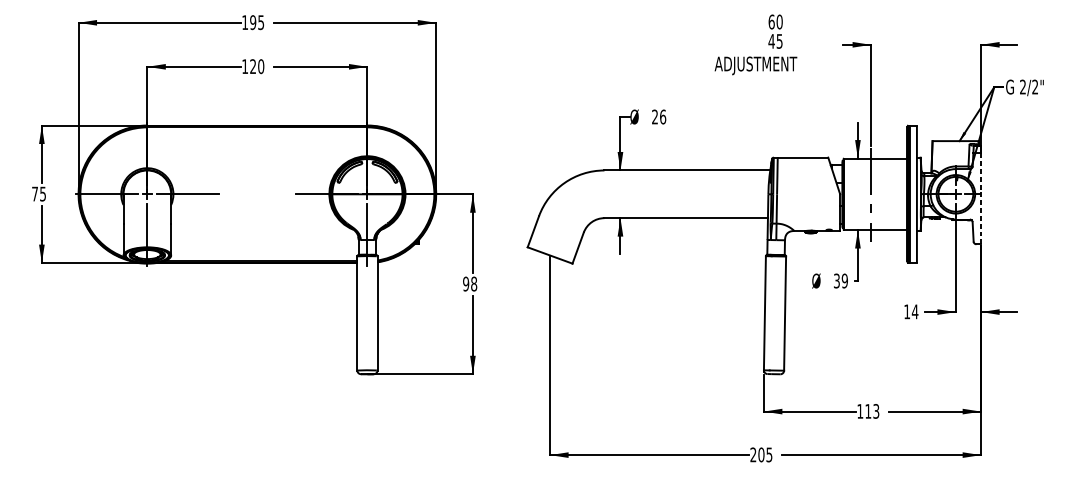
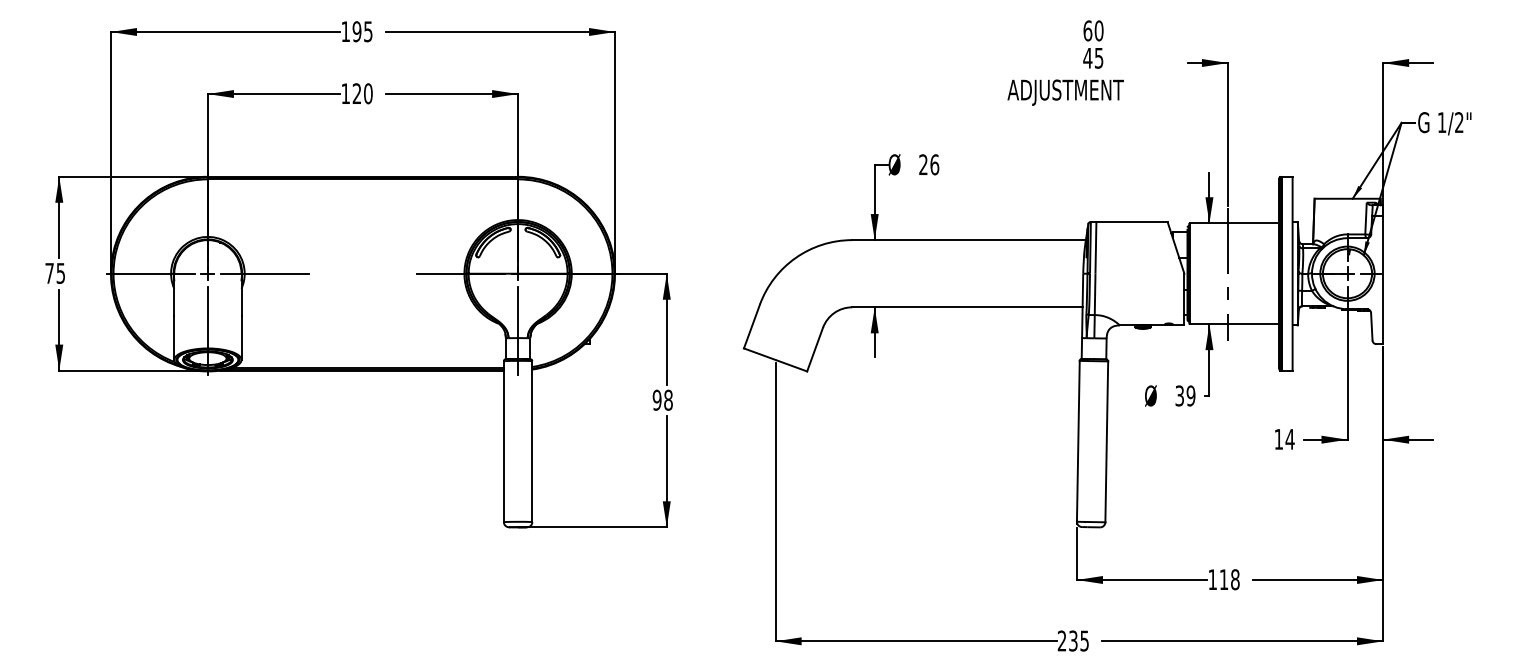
text: (1022, 87) -> (1441, 122), 2/2" -> 1/2"
line: (981, 198) -> (1383, 279), dashed -> solid
text: (876, 411) -> (1235, 579), 113 -> 118
text: (761, 454) -> (1073, 640), 205 -> 235

